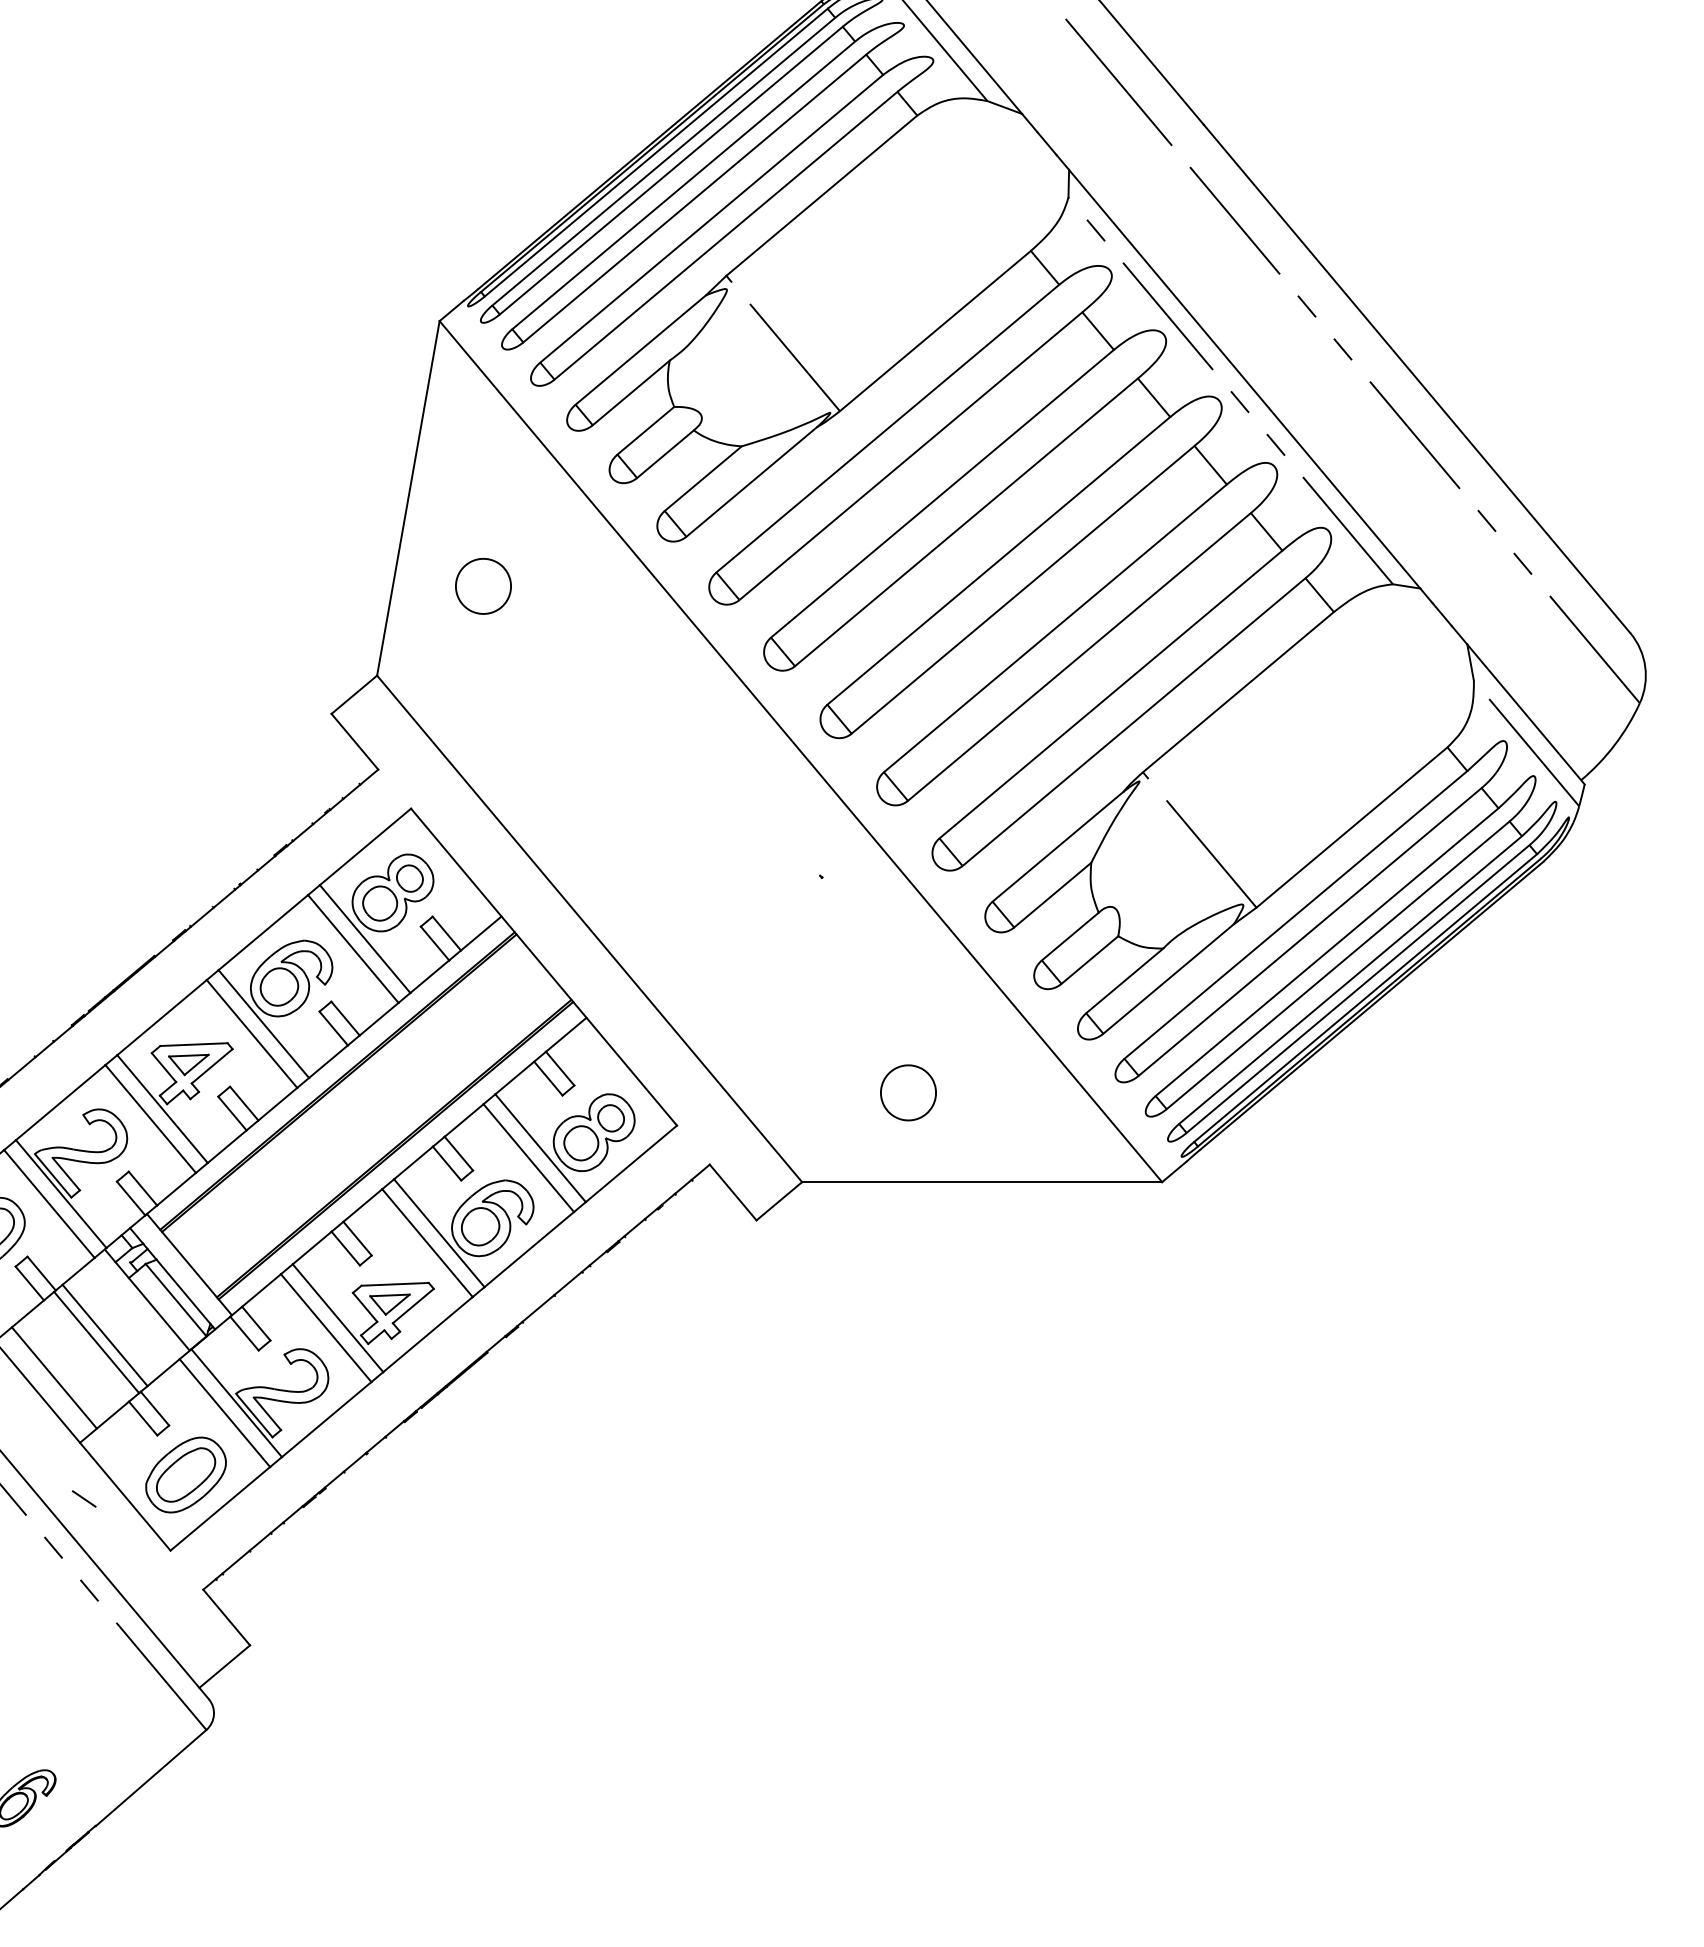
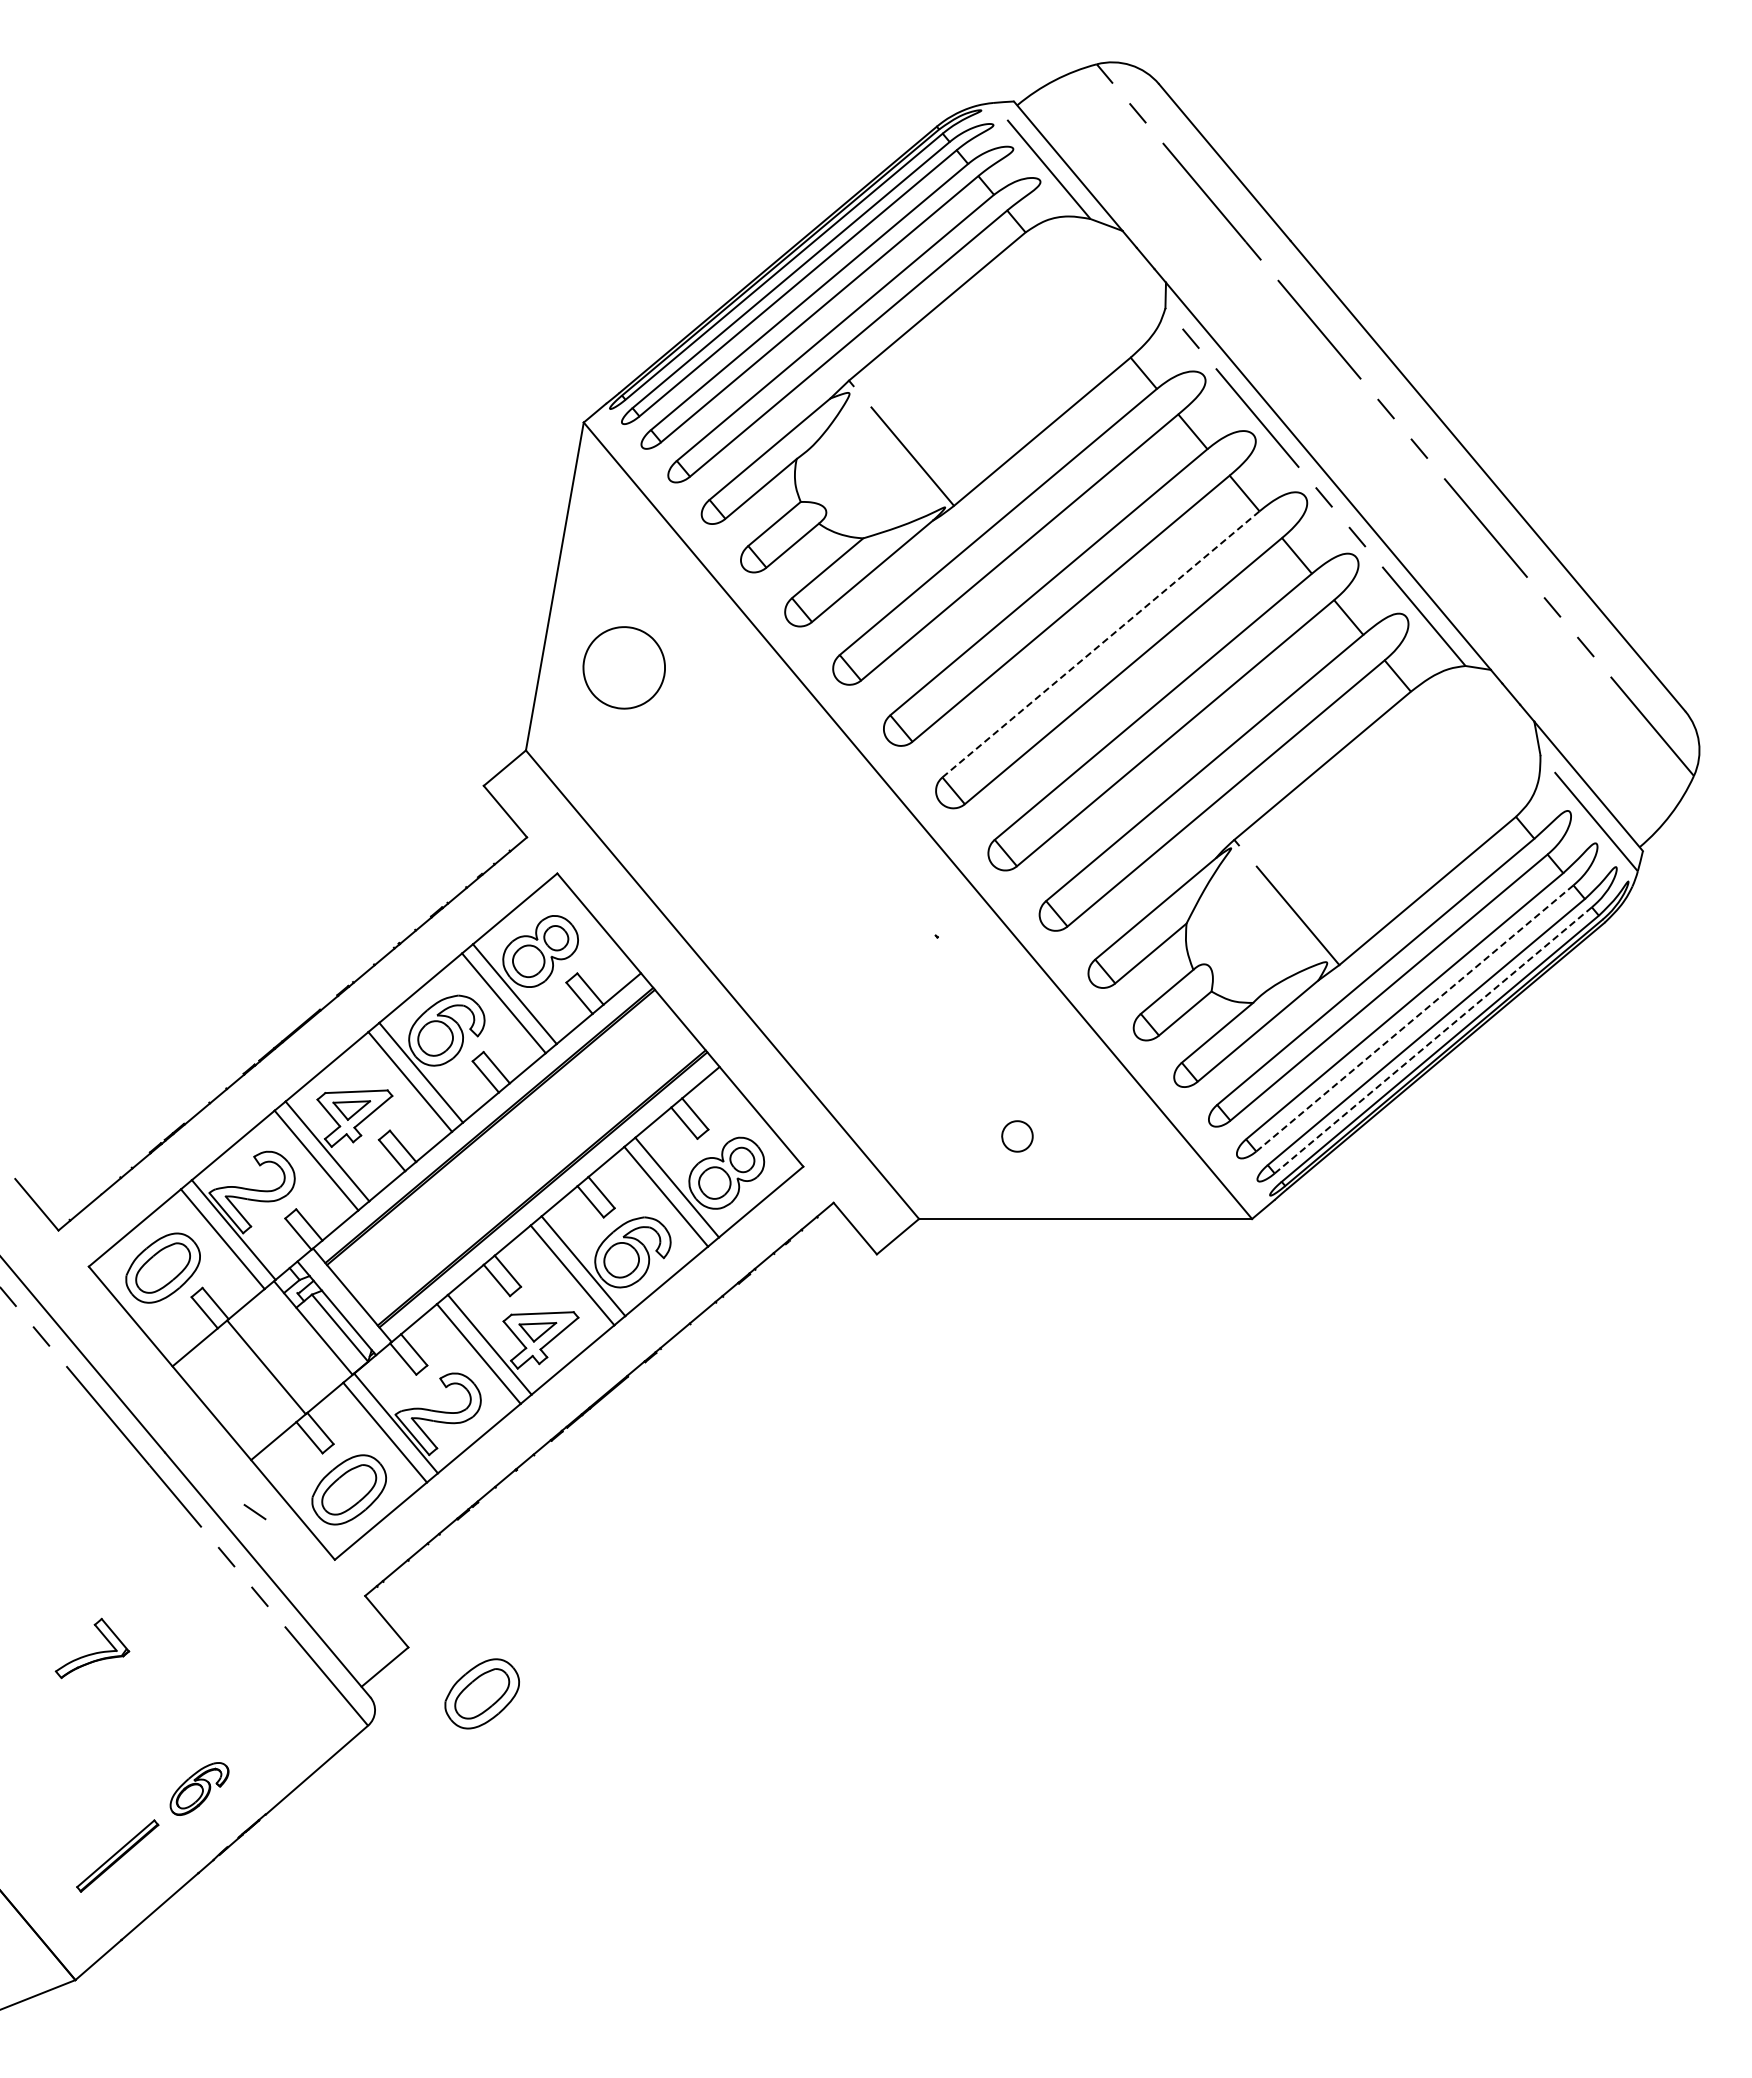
line: (999, 561) -> (1101, 644), solid -> dashed
part: (483, 585) -> (624, 667), size x1.6
line: (1337, 965) -> (1414, 1018), solid -> dashed
line: (1357, 989) -> (1432, 1040), solid -> dashed
part: (908, 1092) -> (1017, 1136), size x0.6
line: (105, 1335) -> (274, 1360), removed
line: (54, 1377) -> (227, 1399), removed
part: (329, 1695) -> (481, 1693), added

